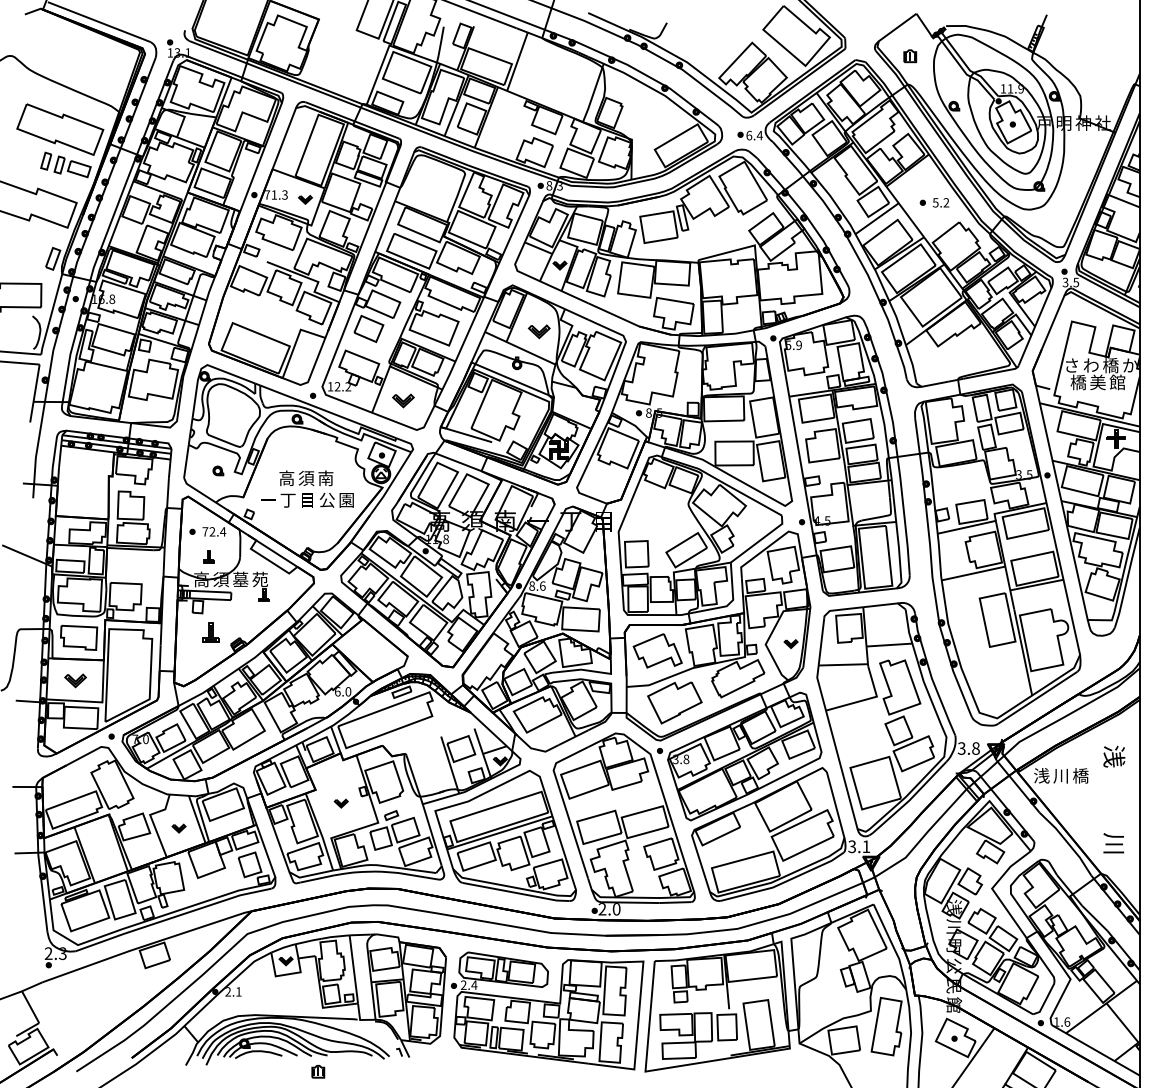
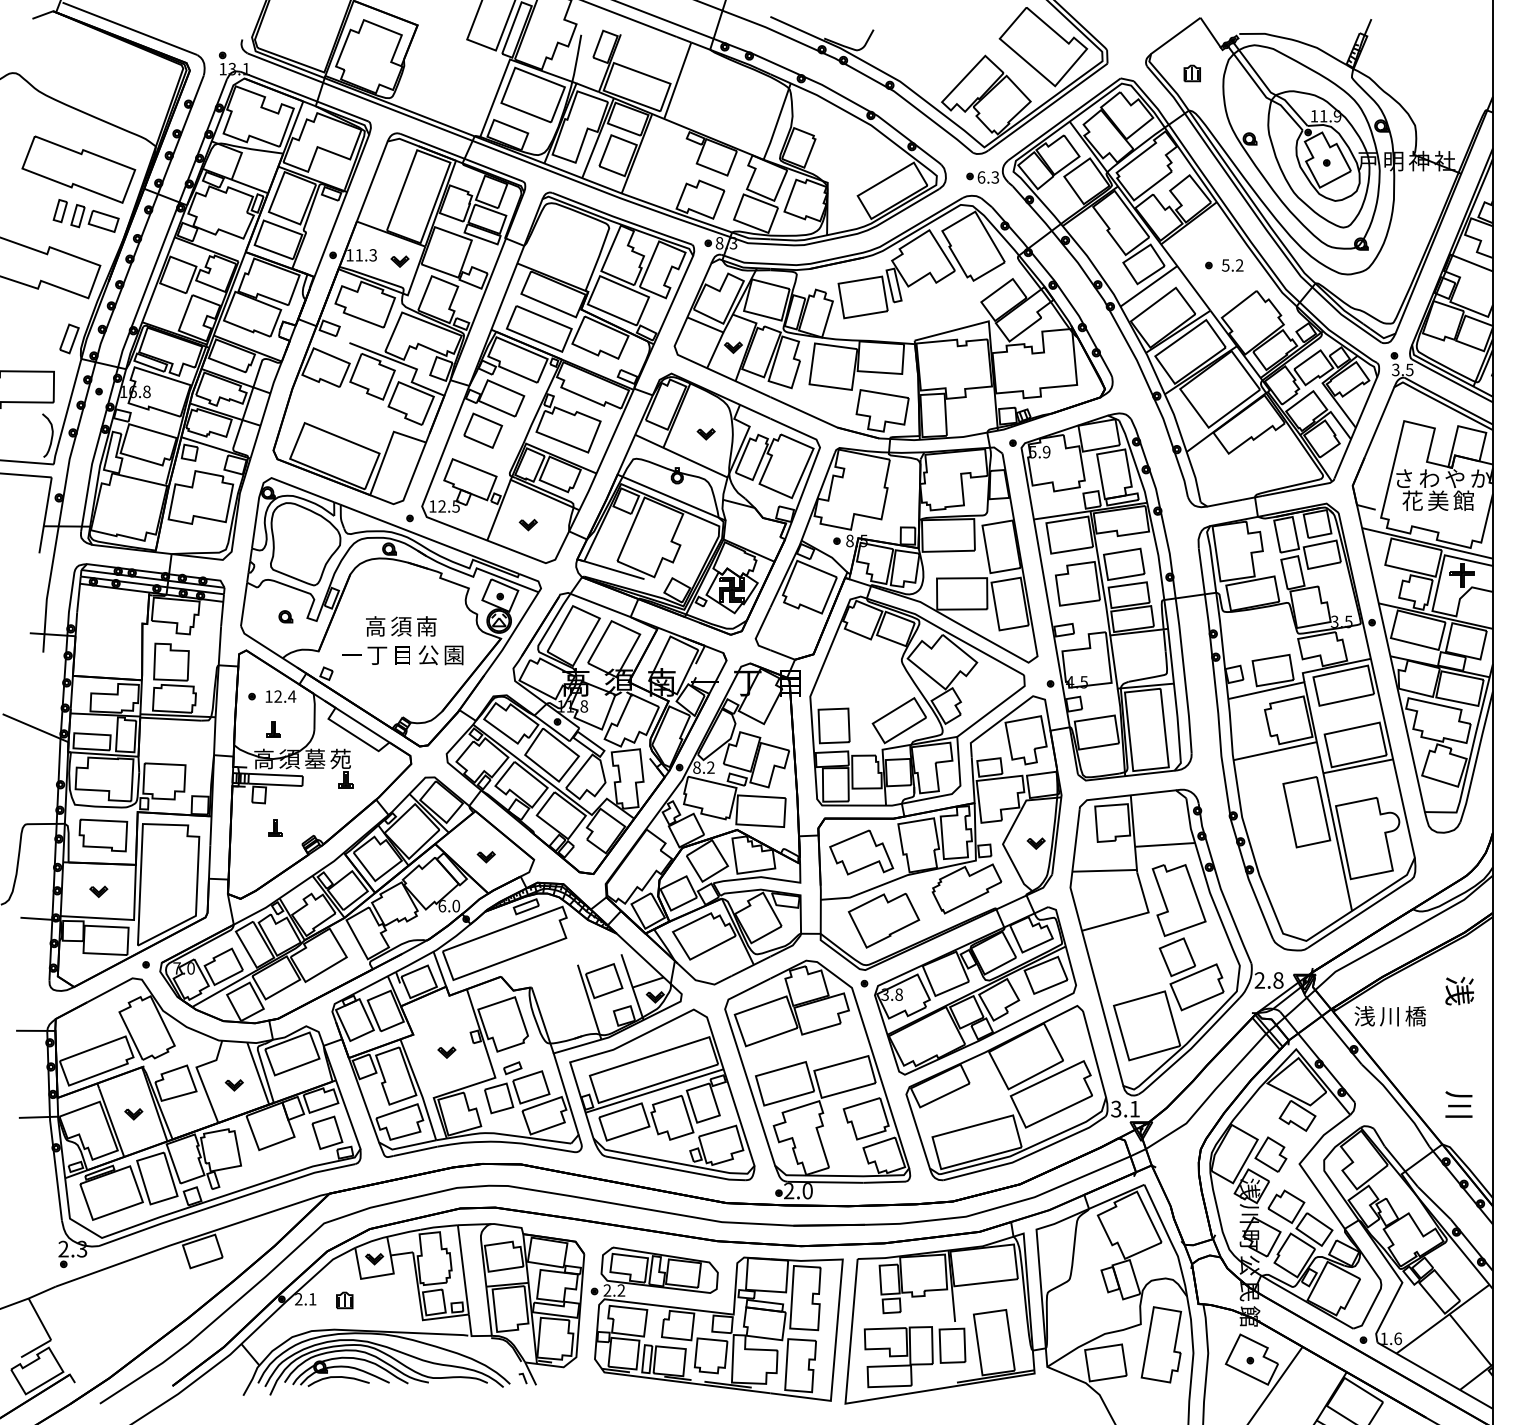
text: (759, 135) -> (994, 177), 6.4 -> 6.3
text: (267, 194) -> (350, 254), 71.3 -> 11.3
part: (538, 331) -> (705, 434), size x0.62
text: (1110, 365) -> (1454, 478), 橋 -> や
text: (1078, 382) -> (1412, 500), 橋 -> 花
text: (348, 386) -> (456, 506), 12.2 -> 12.5
part: (403, 400) -> (528, 524), size x0.62
text: (205, 531) -> (269, 696), 72.4 -> 12.4
text: (542, 585) -> (710, 766), 8.6 -> 8.2
part: (209, 631) -> (274, 827), size x0.62
part: (370, 654) -> (485, 857), added
part: (75, 680) -> (98, 891), size x0.62
text: (961, 748) -> (1259, 980), 3.8 -> 2.8
part: (101, 850) -> (132, 1114), added
text: (474, 984) -> (621, 1289), 2.4 -> 2.2
part: (318, 1071) -> (345, 1300), moved

